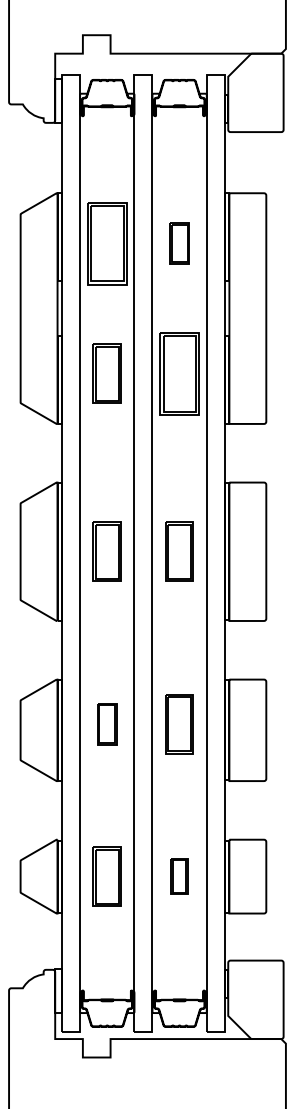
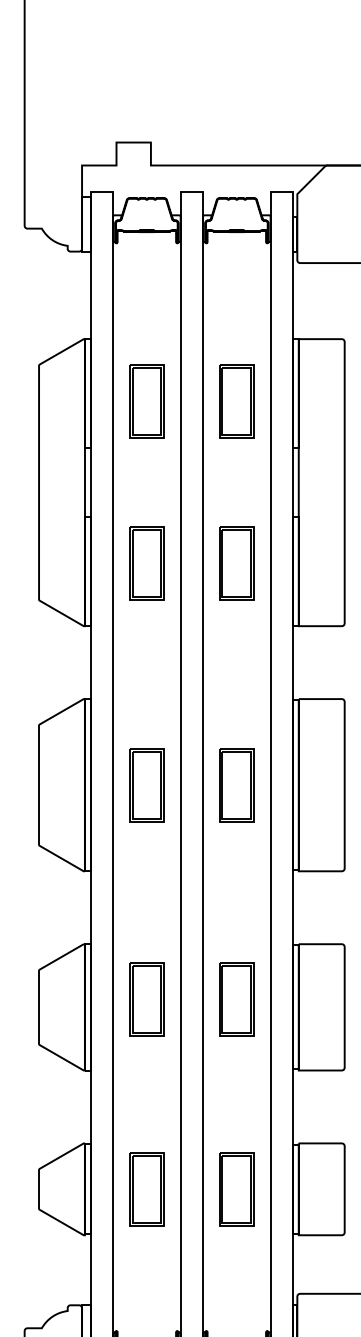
part: (106, 243) -> (145, 401), size x0.71
part: (179, 243) -> (236, 401), size x1.43
part: (179, 373) -> (236, 563), size x0.71
part: (106, 724) -> (145, 1000), size x1.43
part: (179, 876) -> (236, 1189), size x1.67

